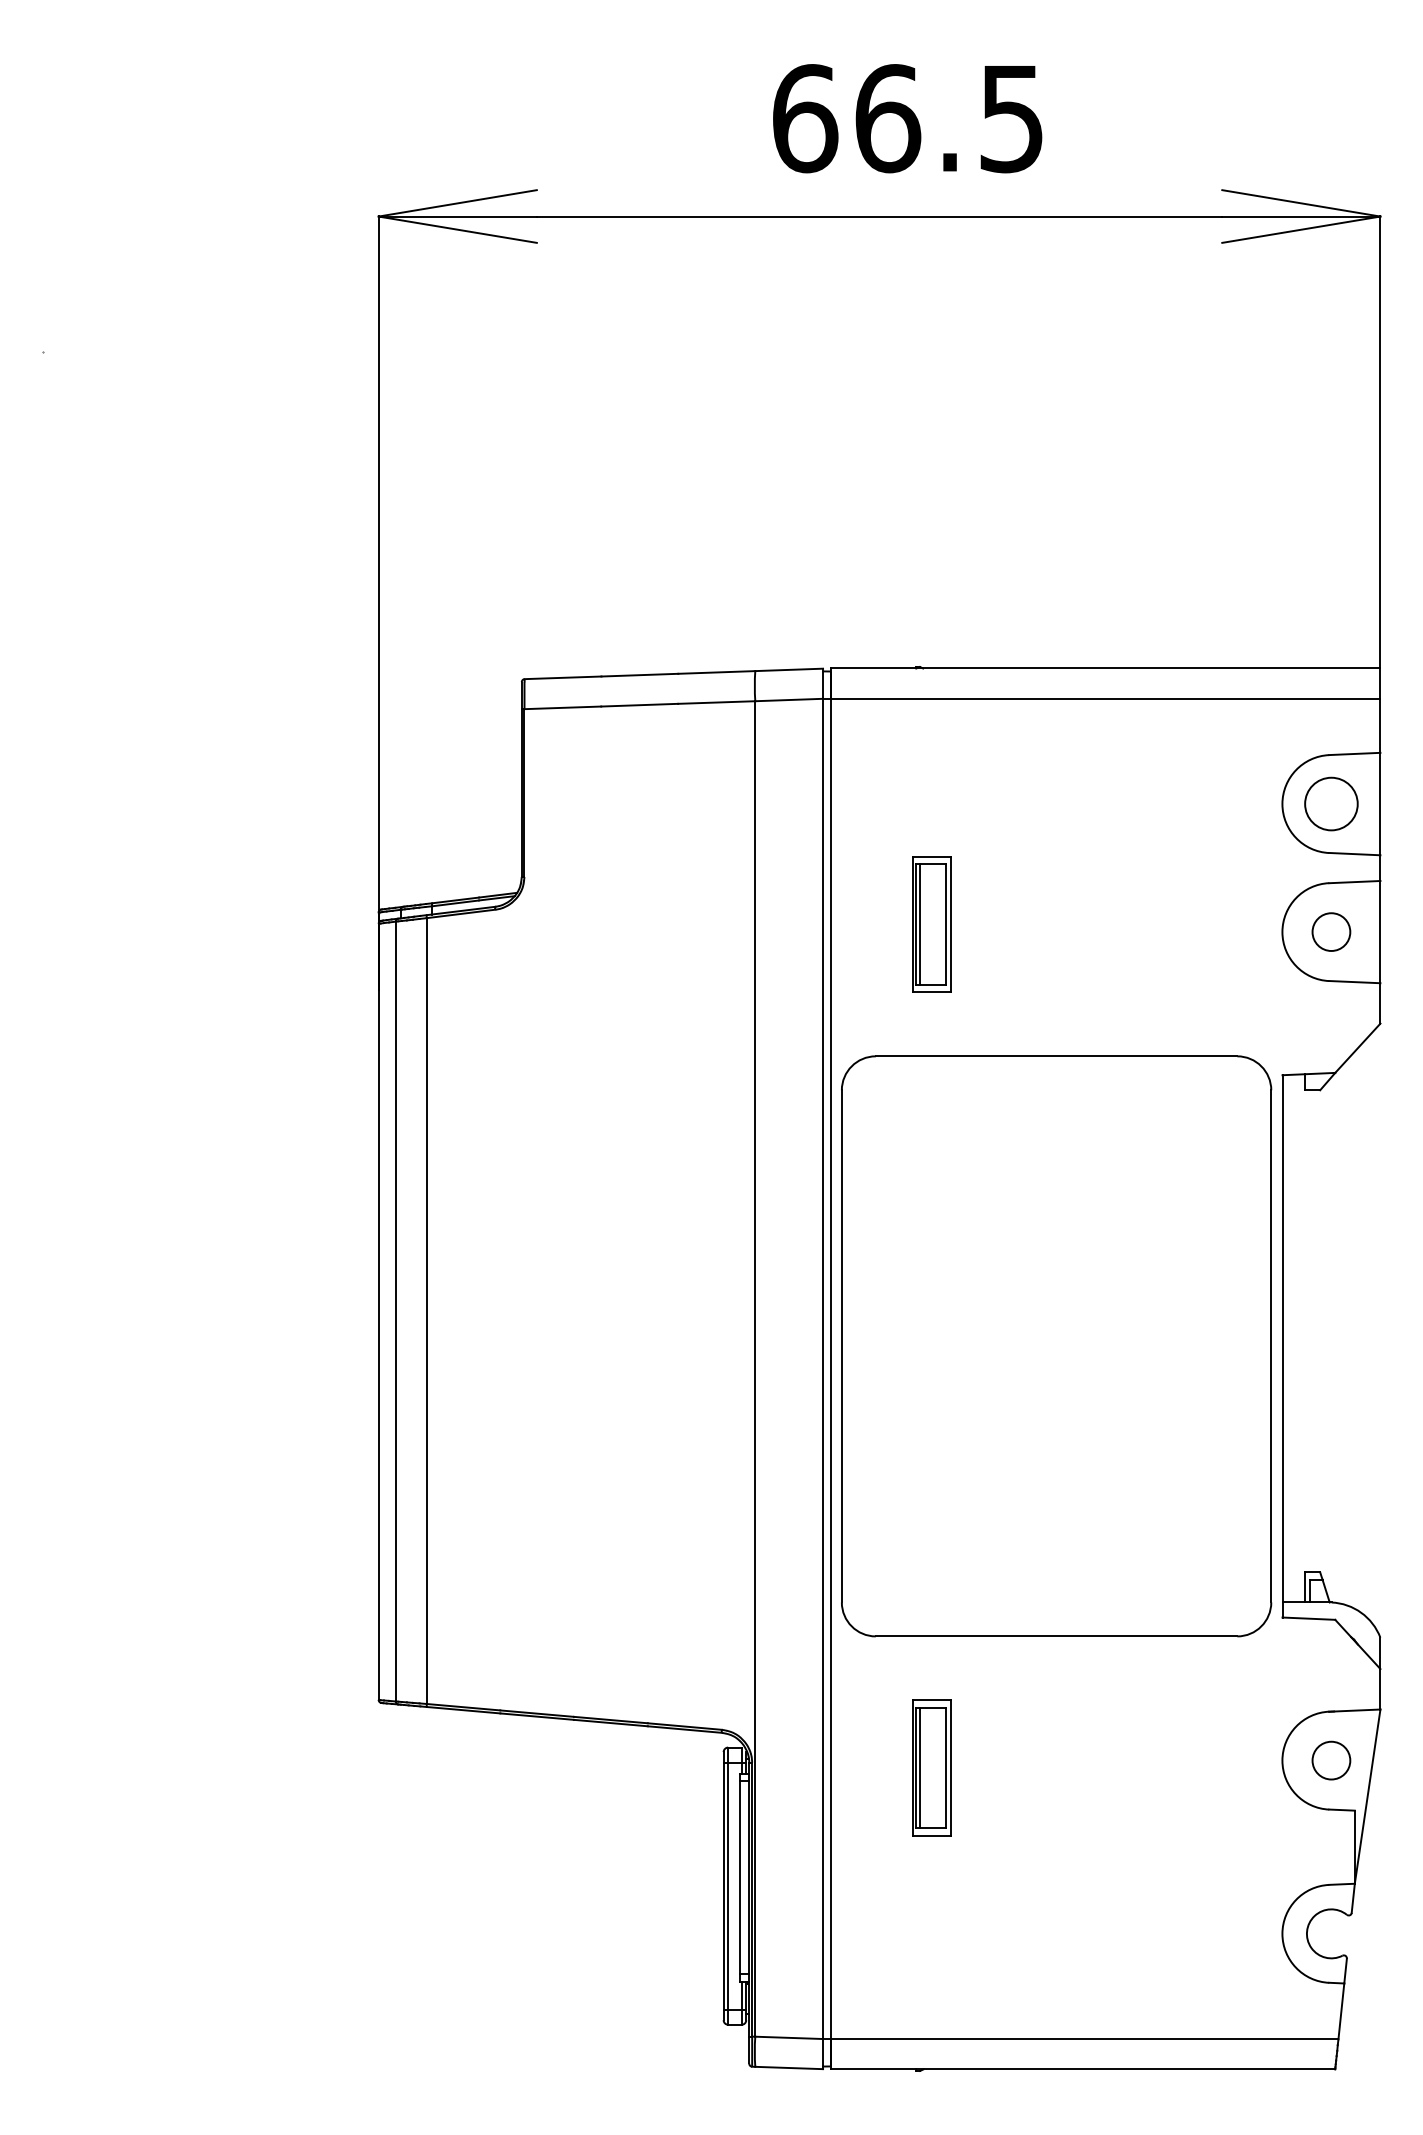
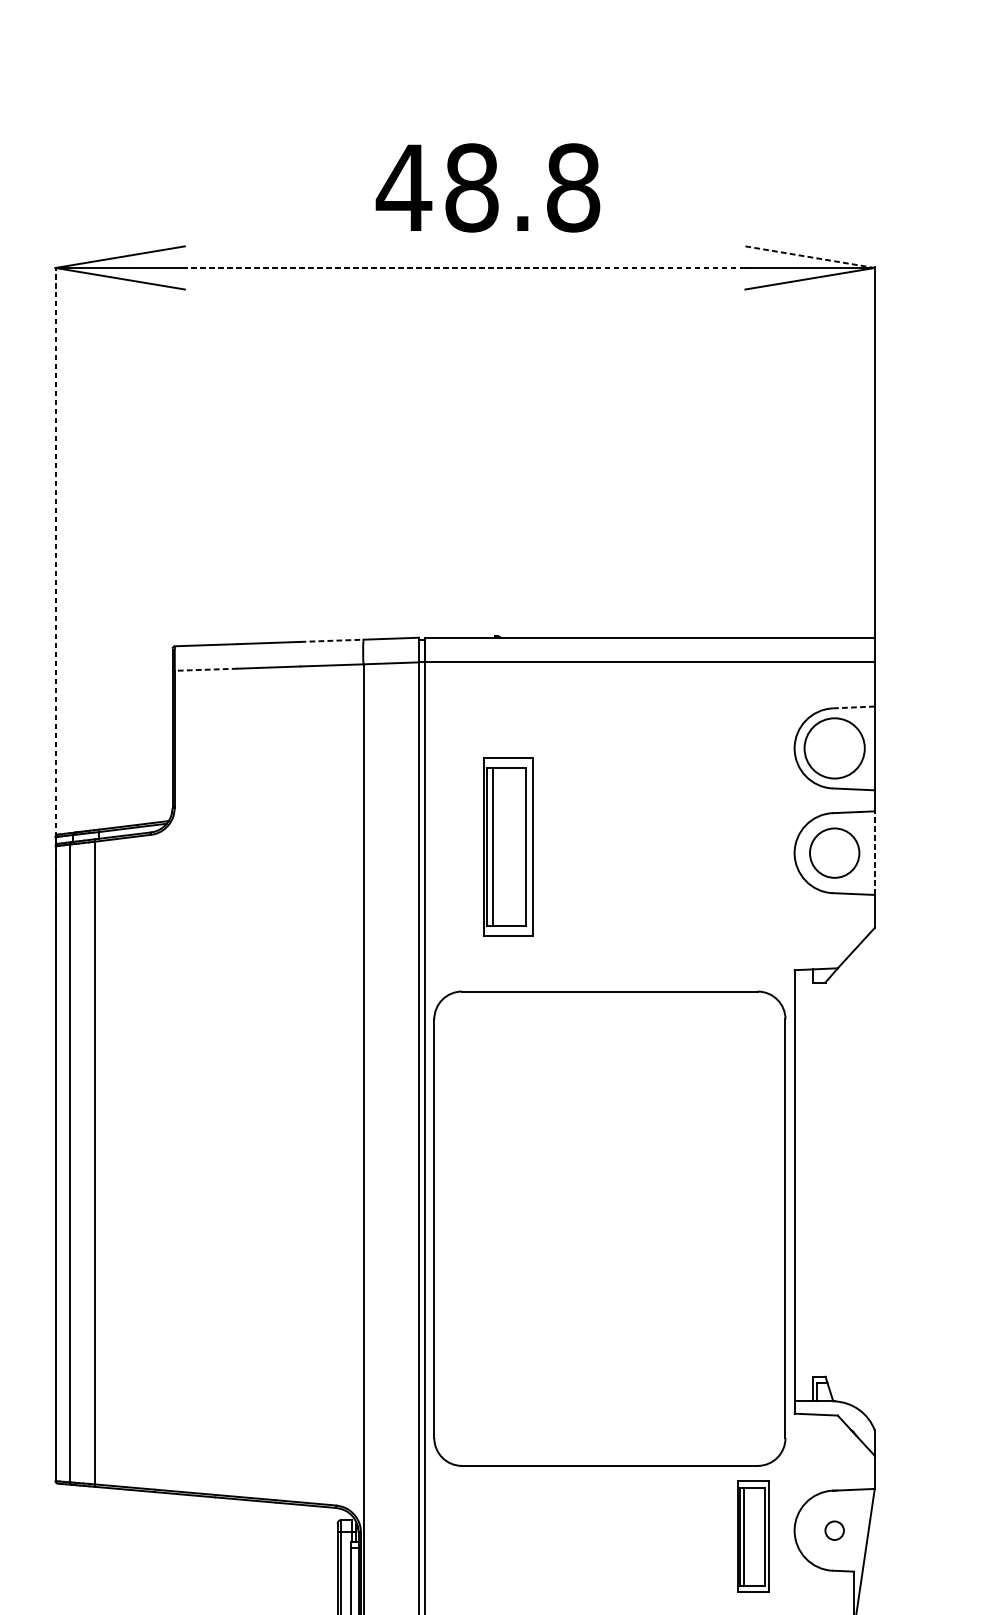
text: (907, 118) -> (488, 187), 66.5 -> 48.8
line: (1301, 203) -> (810, 257), solid -> dashed
line: (879, 216) -> (465, 267), solid -> dashed
line: (378, 602) -> (55, 583), solid -> dashed
line: (716, 672) -> (331, 640), solid -> dashed
line: (562, 707) -> (205, 669), solid -> dashed
line: (1354, 753) -> (853, 707), solid -> dashed
circle: (1331, 803) -> (834, 747), size x1.4
part: (931, 924) -> (507, 846), size x1.6
circle: (1331, 931) -> (834, 852), size x1.6
line: (1380, 931) -> (874, 852), solid -> dashed
part: (1056, 1346) -> (609, 1228), moved
circle: (1331, 1760) -> (834, 1530), size x0.6
part: (931, 1767) -> (752, 1536), moved

